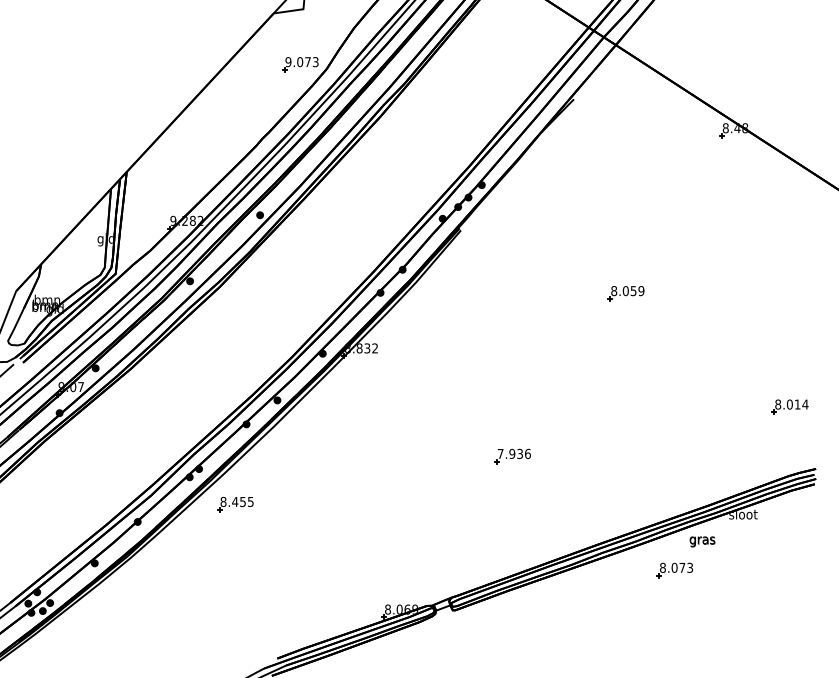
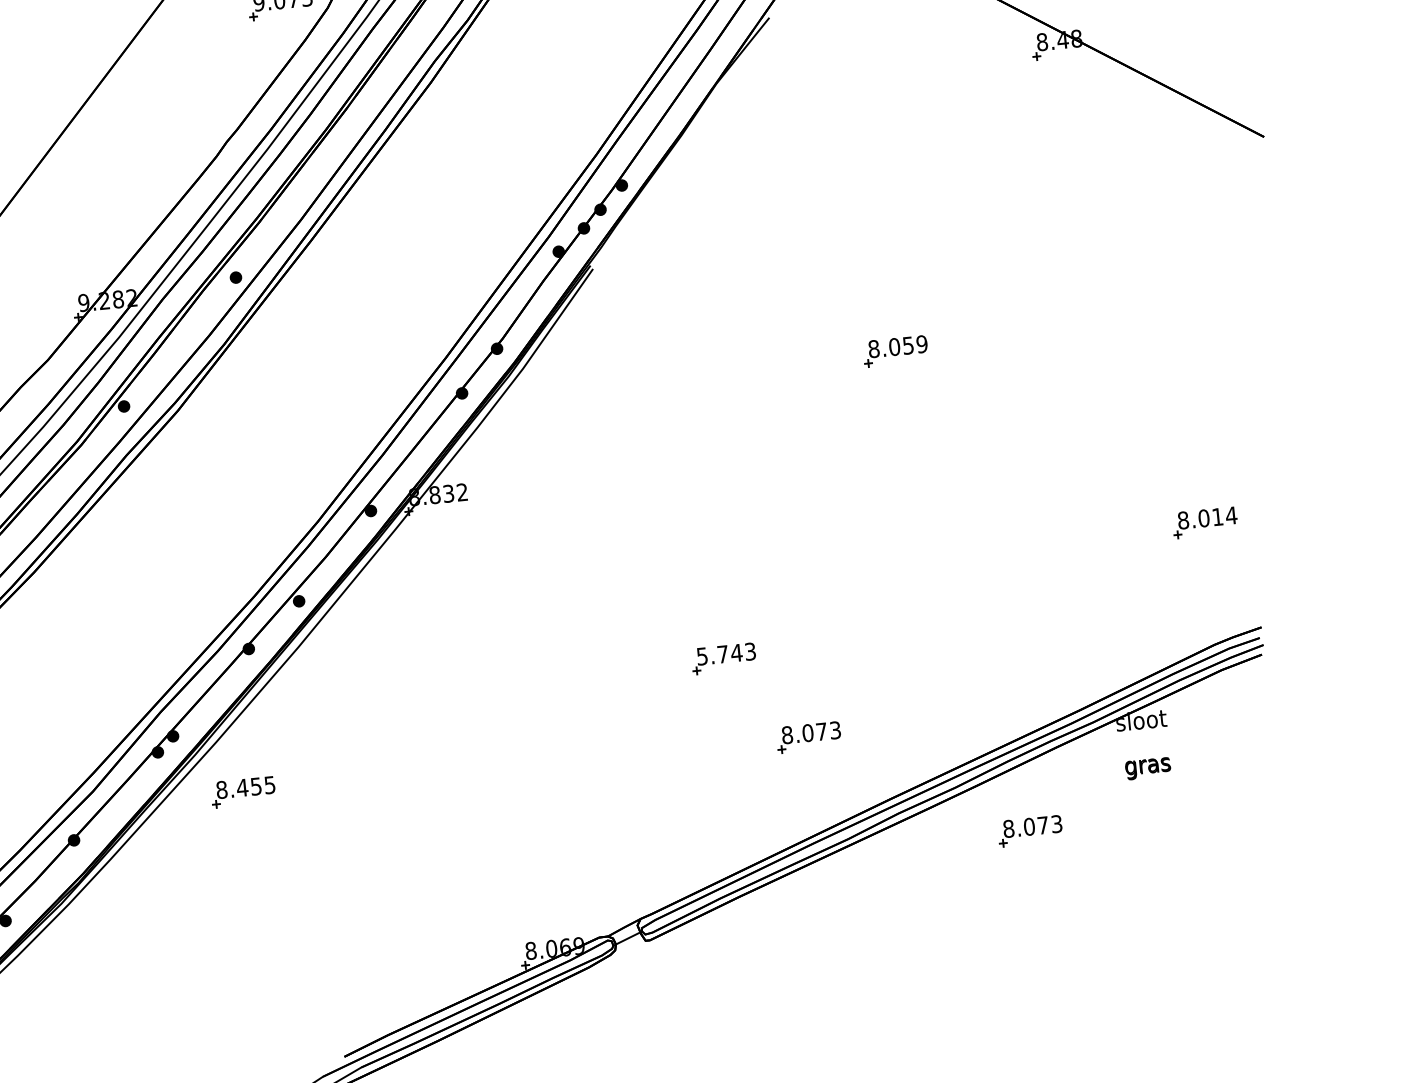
text: (513, 453) -> (724, 653), 7.936 -> 5.743
part: (555, 505) -> (808, 737), added
text: (702, 541) -> (1148, 767), moved

